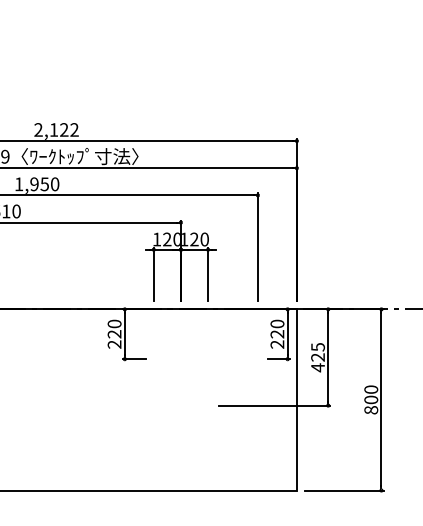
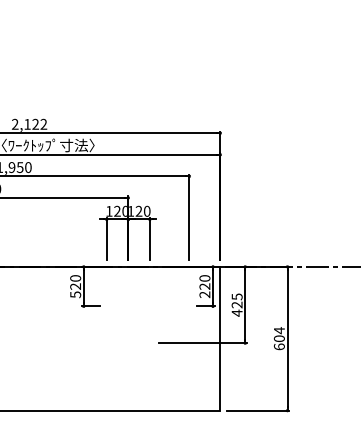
text: (114, 344) -> (75, 294), 220 -> 520
text: (370, 399) -> (278, 338), 800 -> 604

